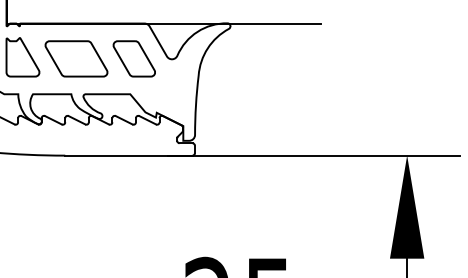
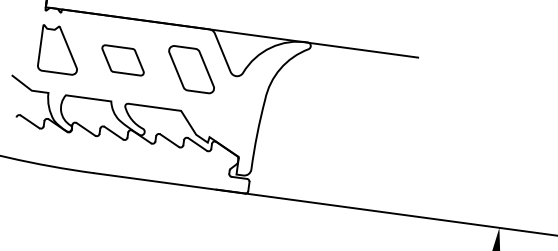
part: (76, 58) -> (123, 59), size x0.6

